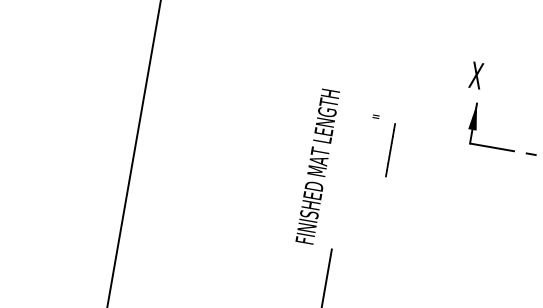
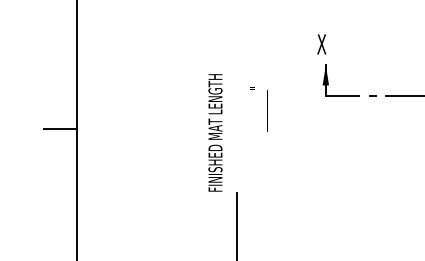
line: (116, 126) -> (60, 129), added

